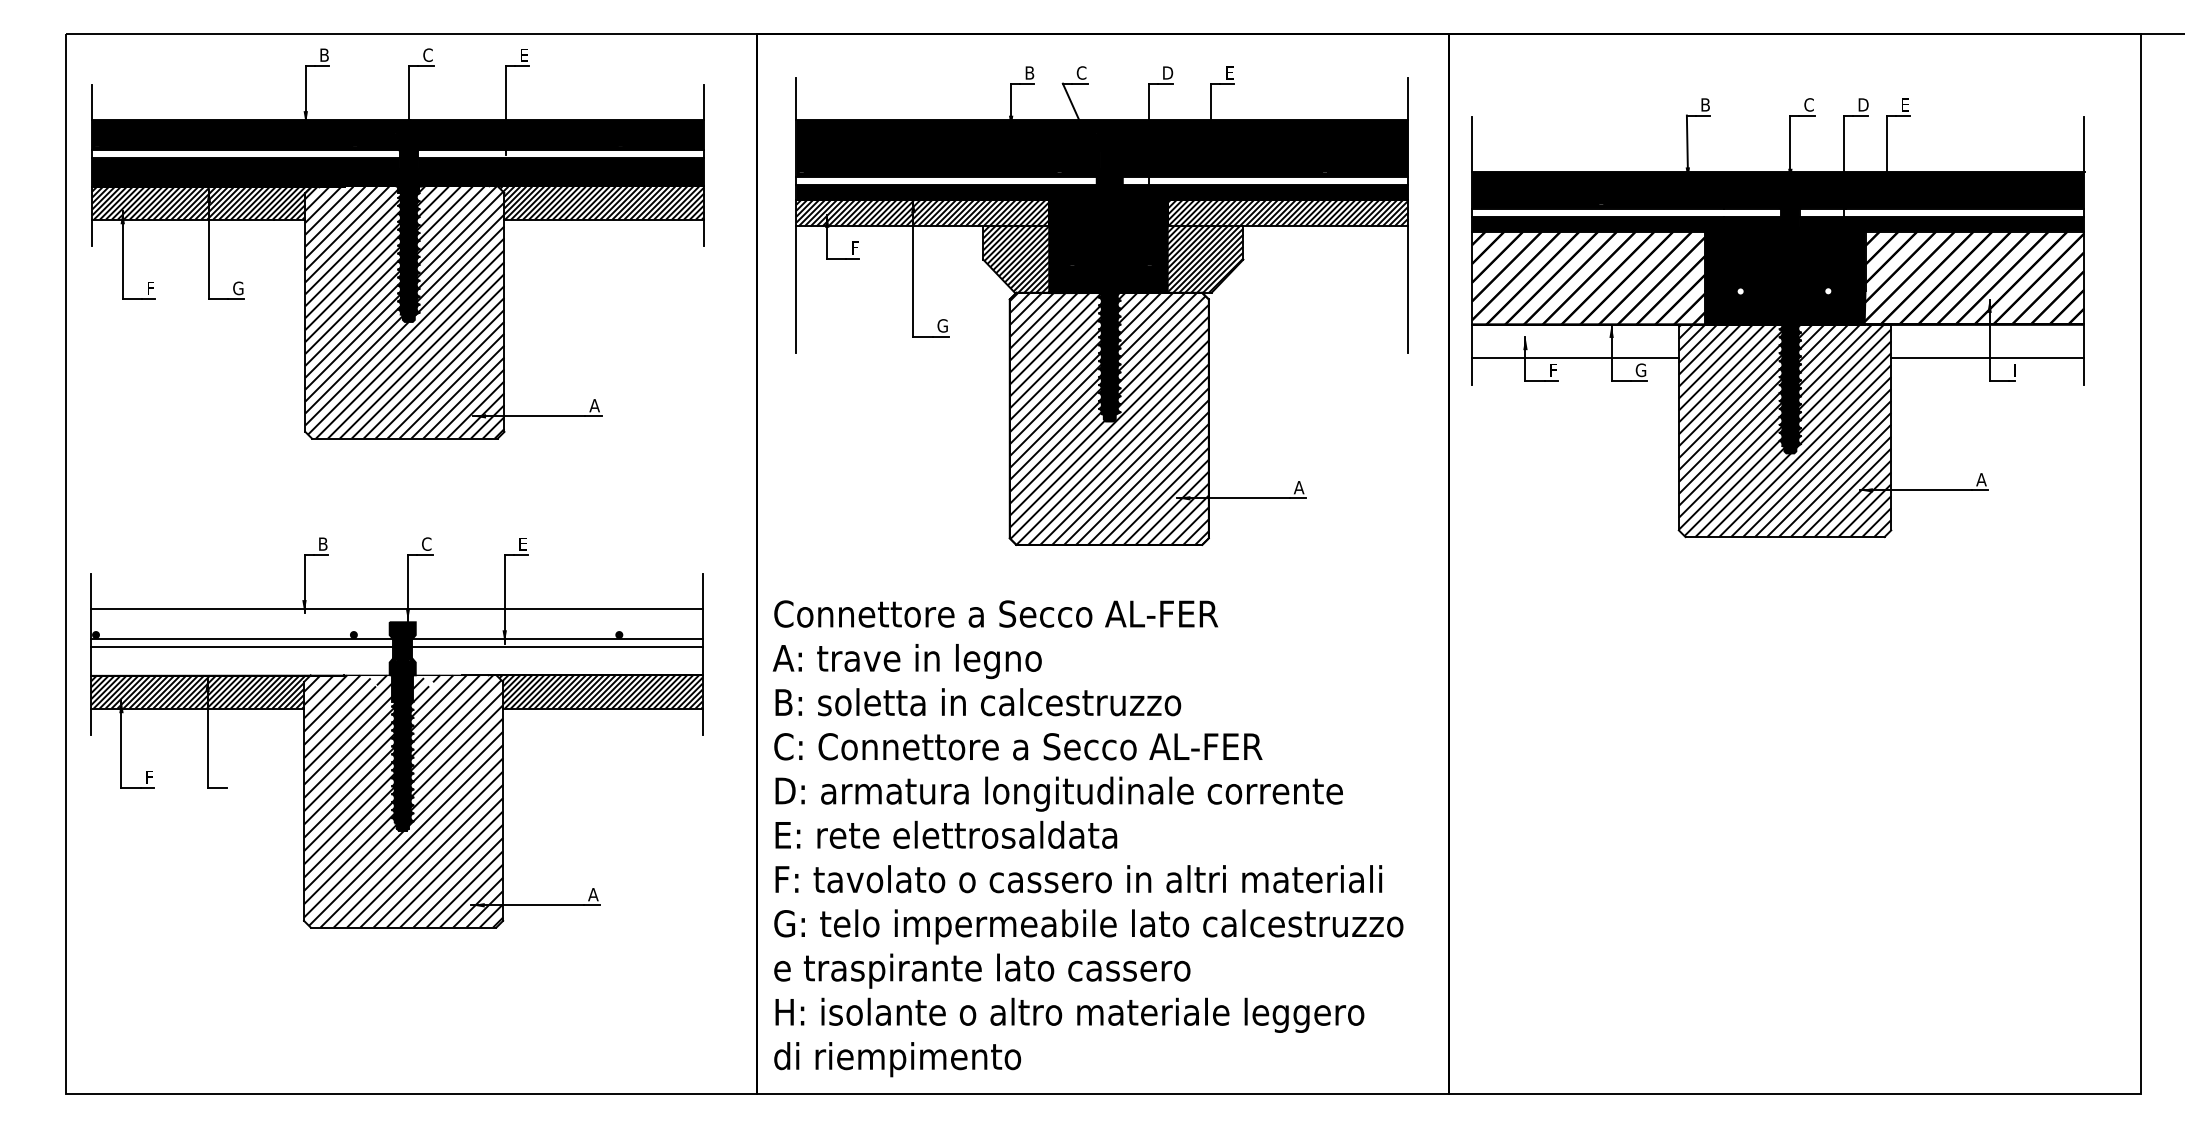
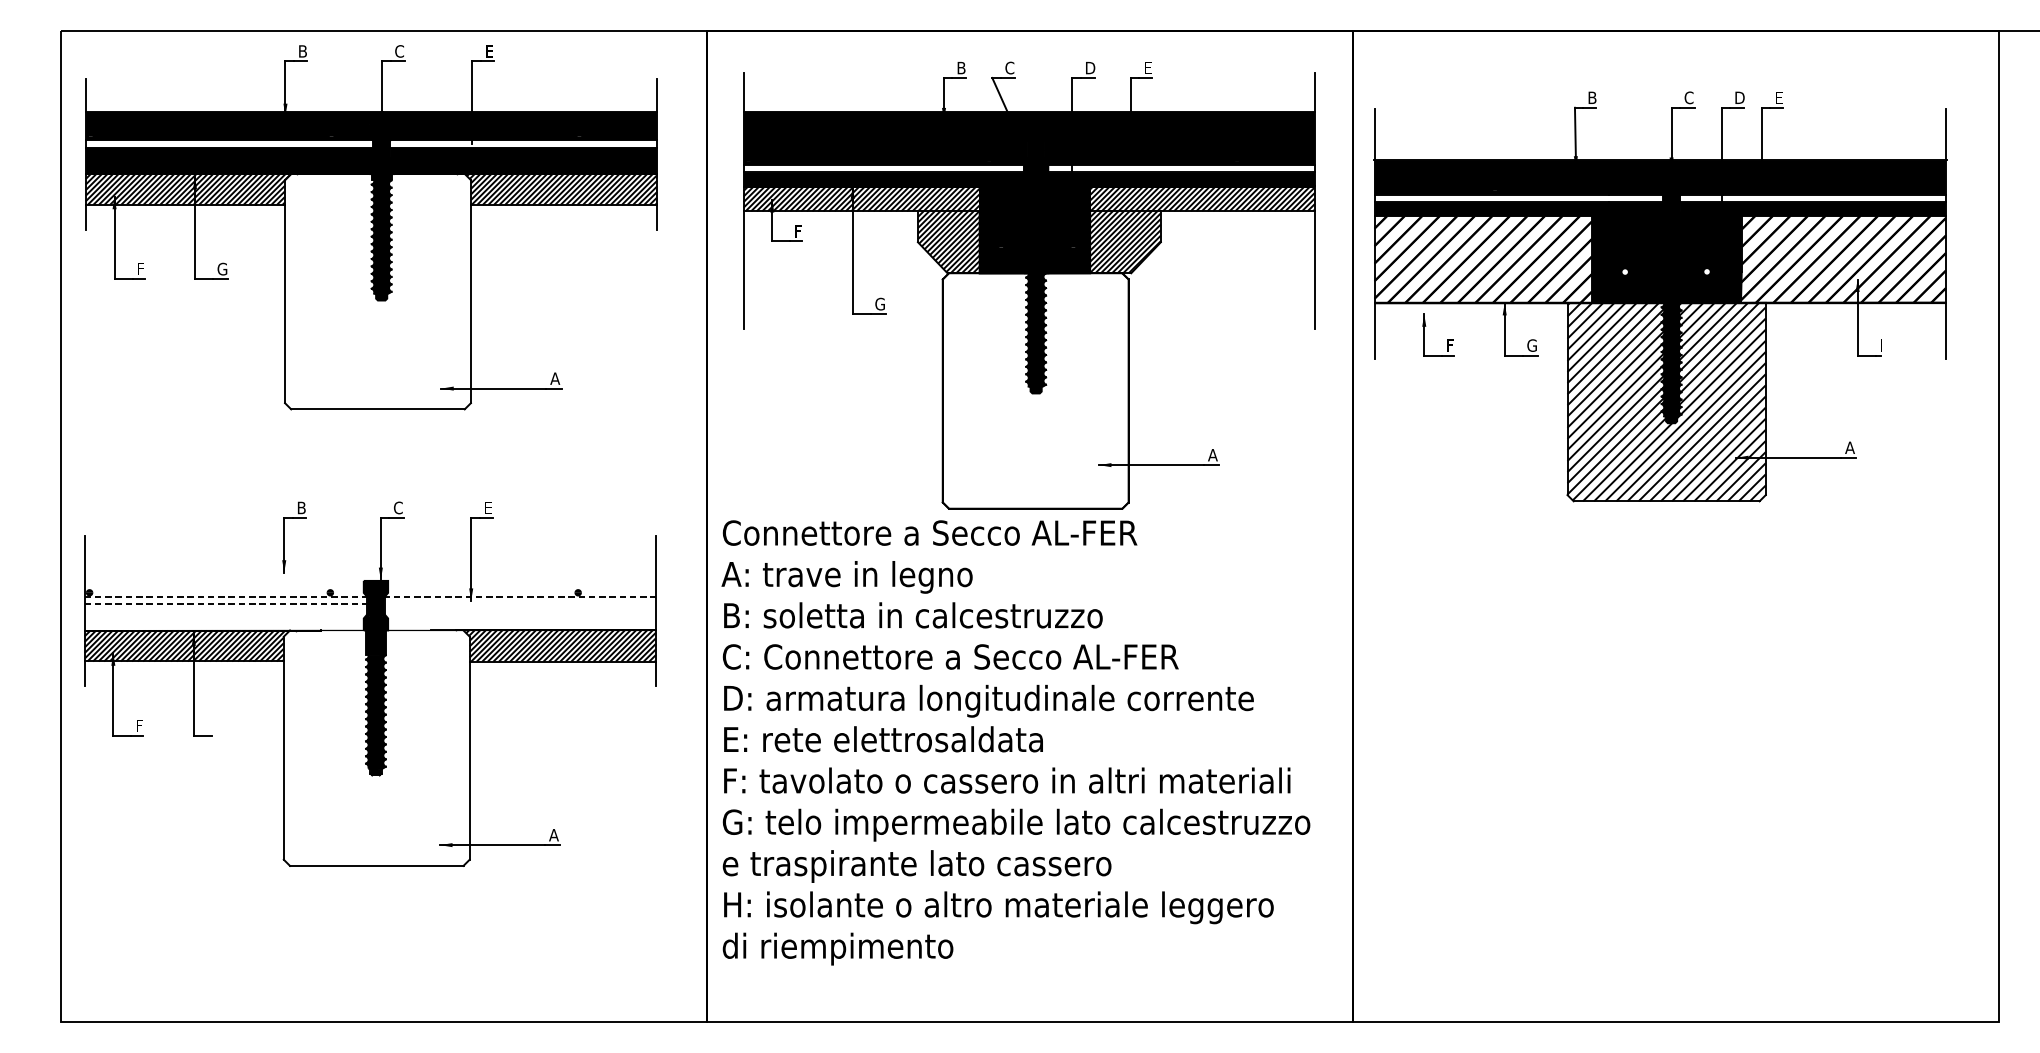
hatch: (404, 312) -> (377, 291), removed
line: (1575, 357) -> (1470, 333), removed
line: (1987, 357) -> (1855, 333), removed
hatch: (1108, 418) -> (1034, 390), removed
line: (396, 609) -> (370, 568), removed
line: (243, 639) -> (227, 596), solid -> dashed
line: (556, 639) -> (519, 596), solid -> dashed
line: (243, 647) -> (227, 604), solid -> dashed
line: (556, 647) -> (519, 604), removed
hatch: (403, 801) -> (376, 748), removed
text: (1087, 838) -> (1015, 742), moved

